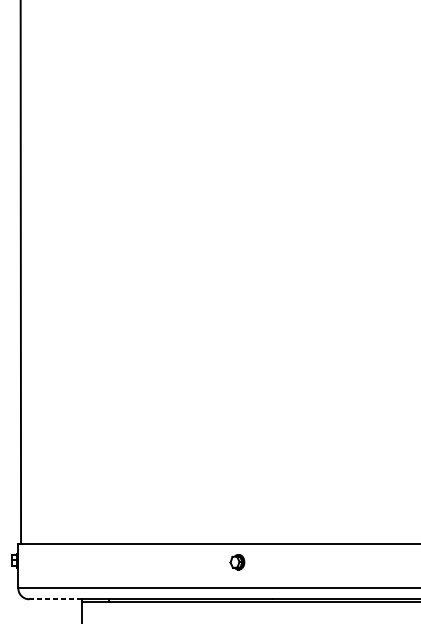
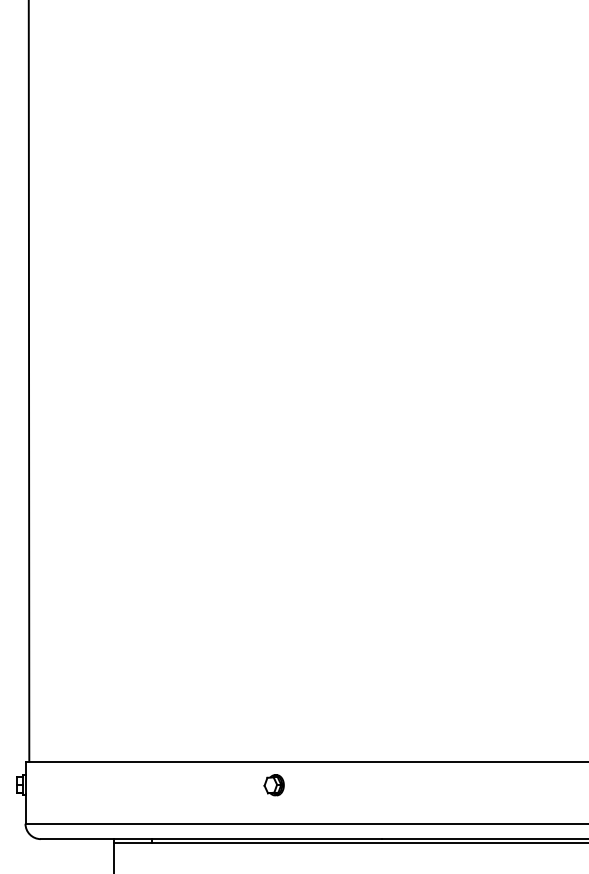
part: (236, 562) -> (273, 785), moved
line: (55, 599) -> (77, 839), dashed -> solid

